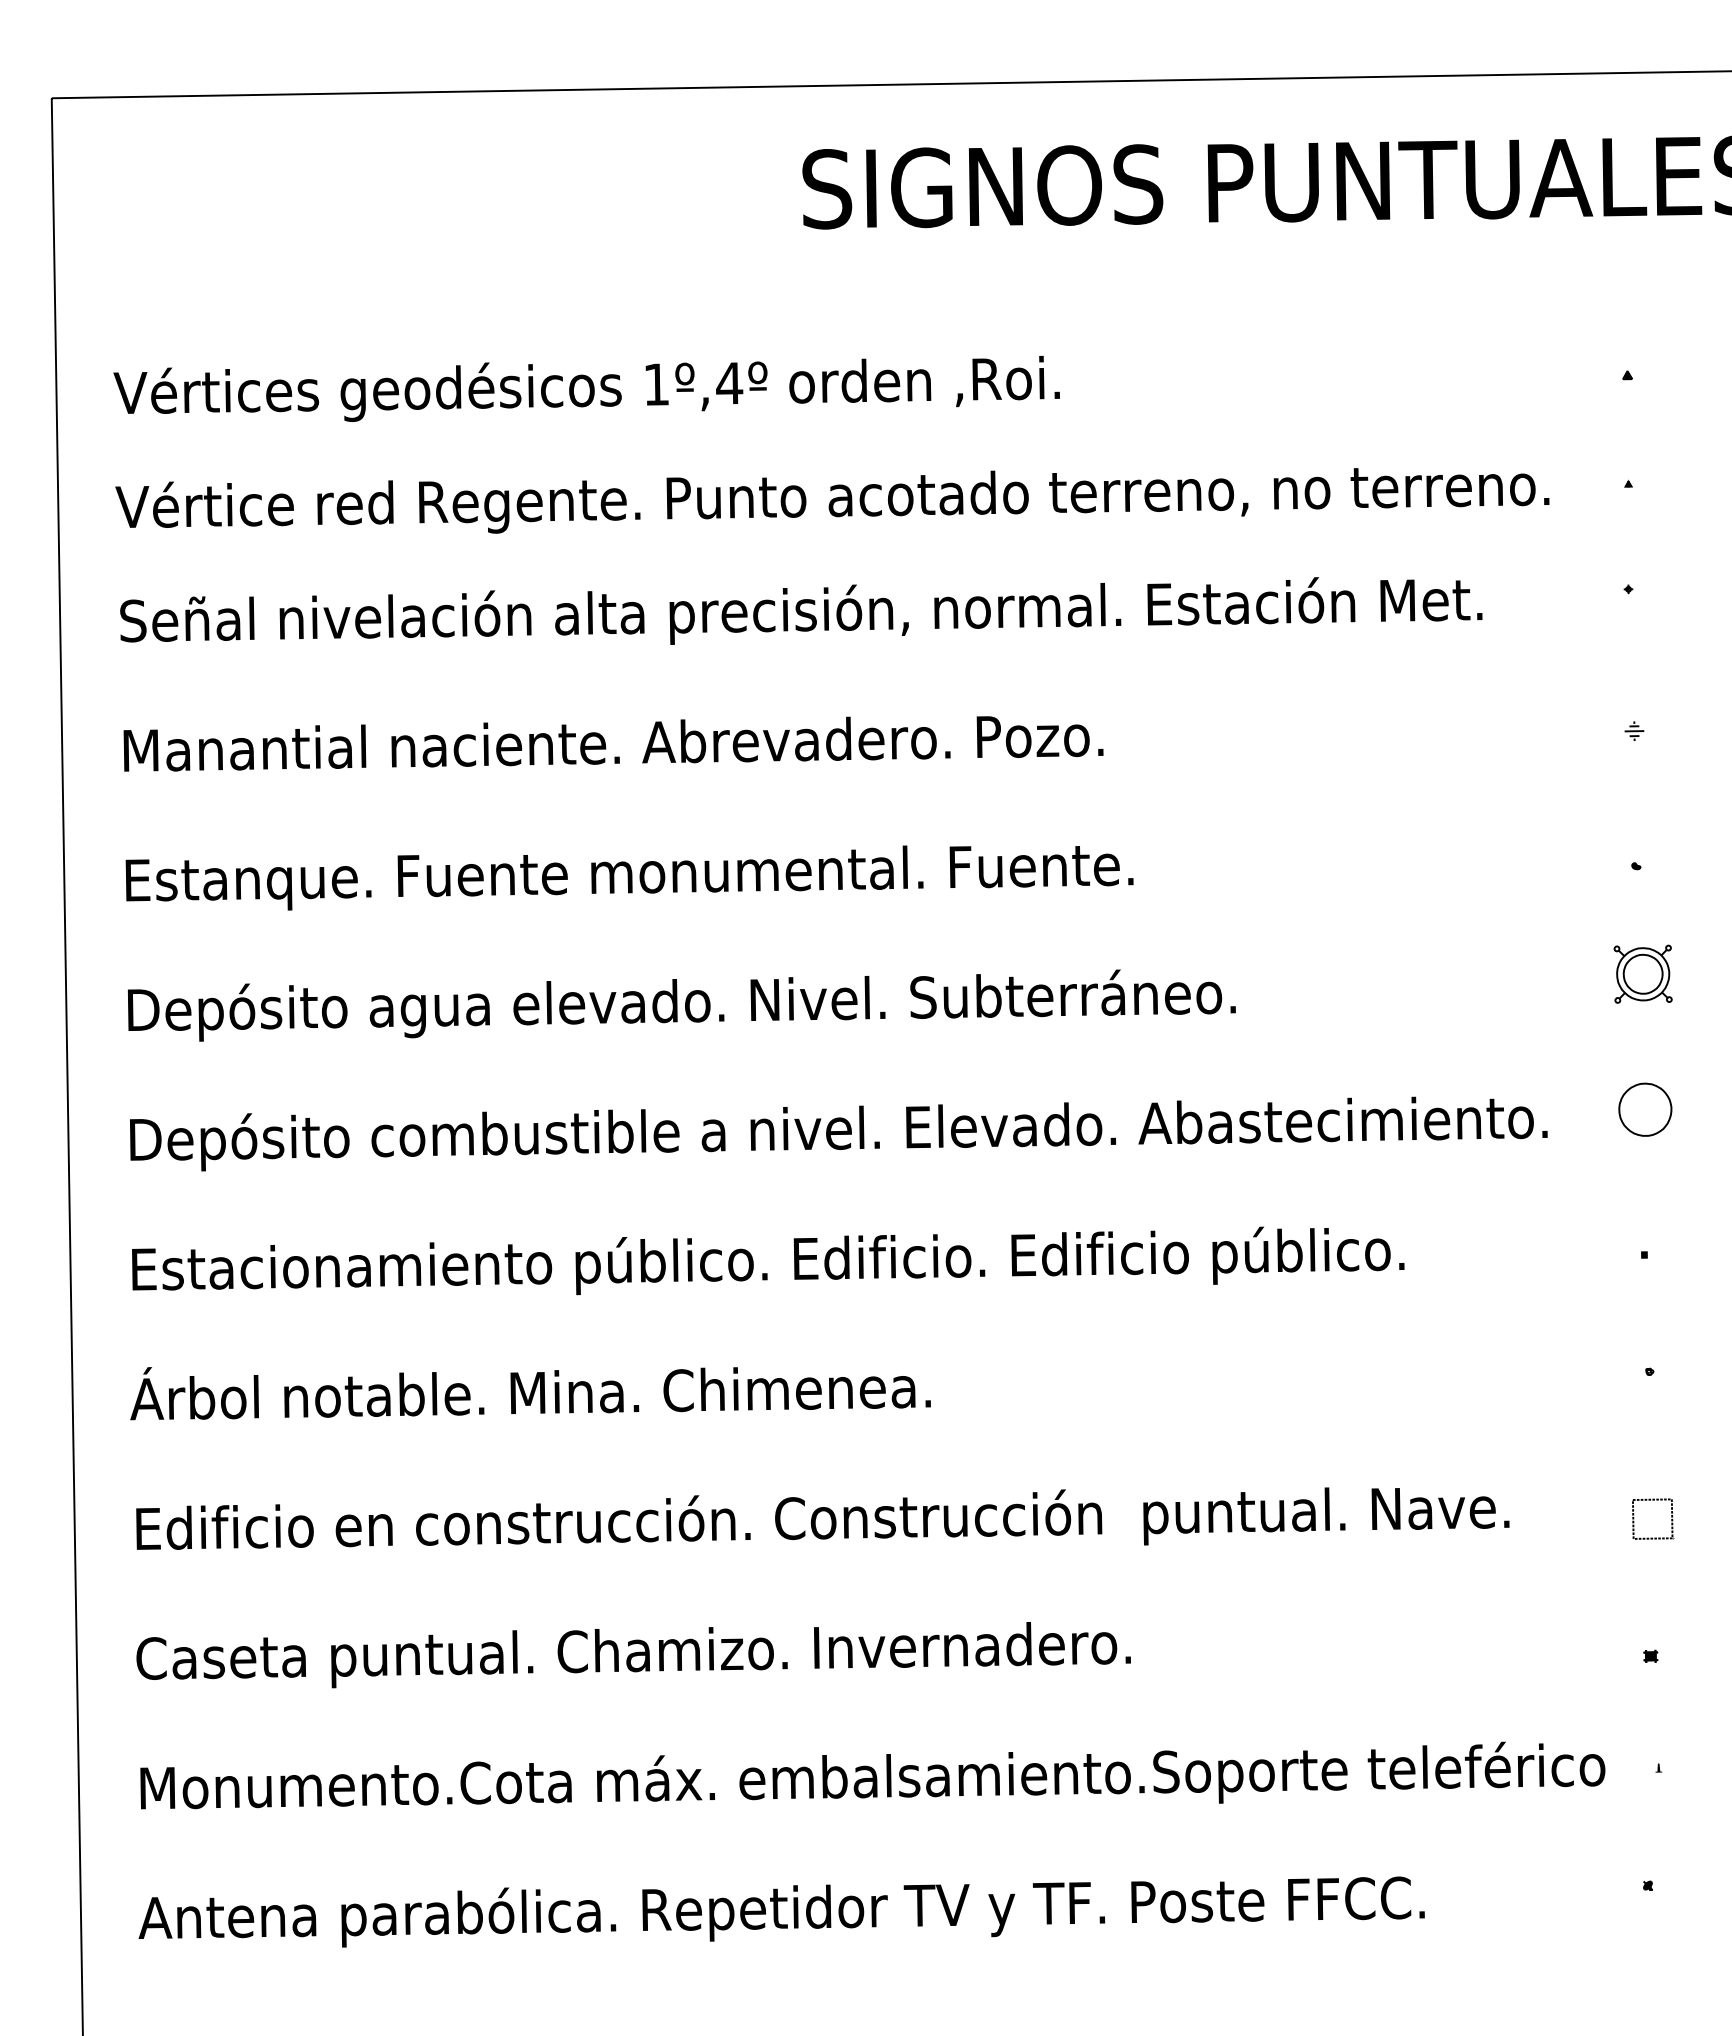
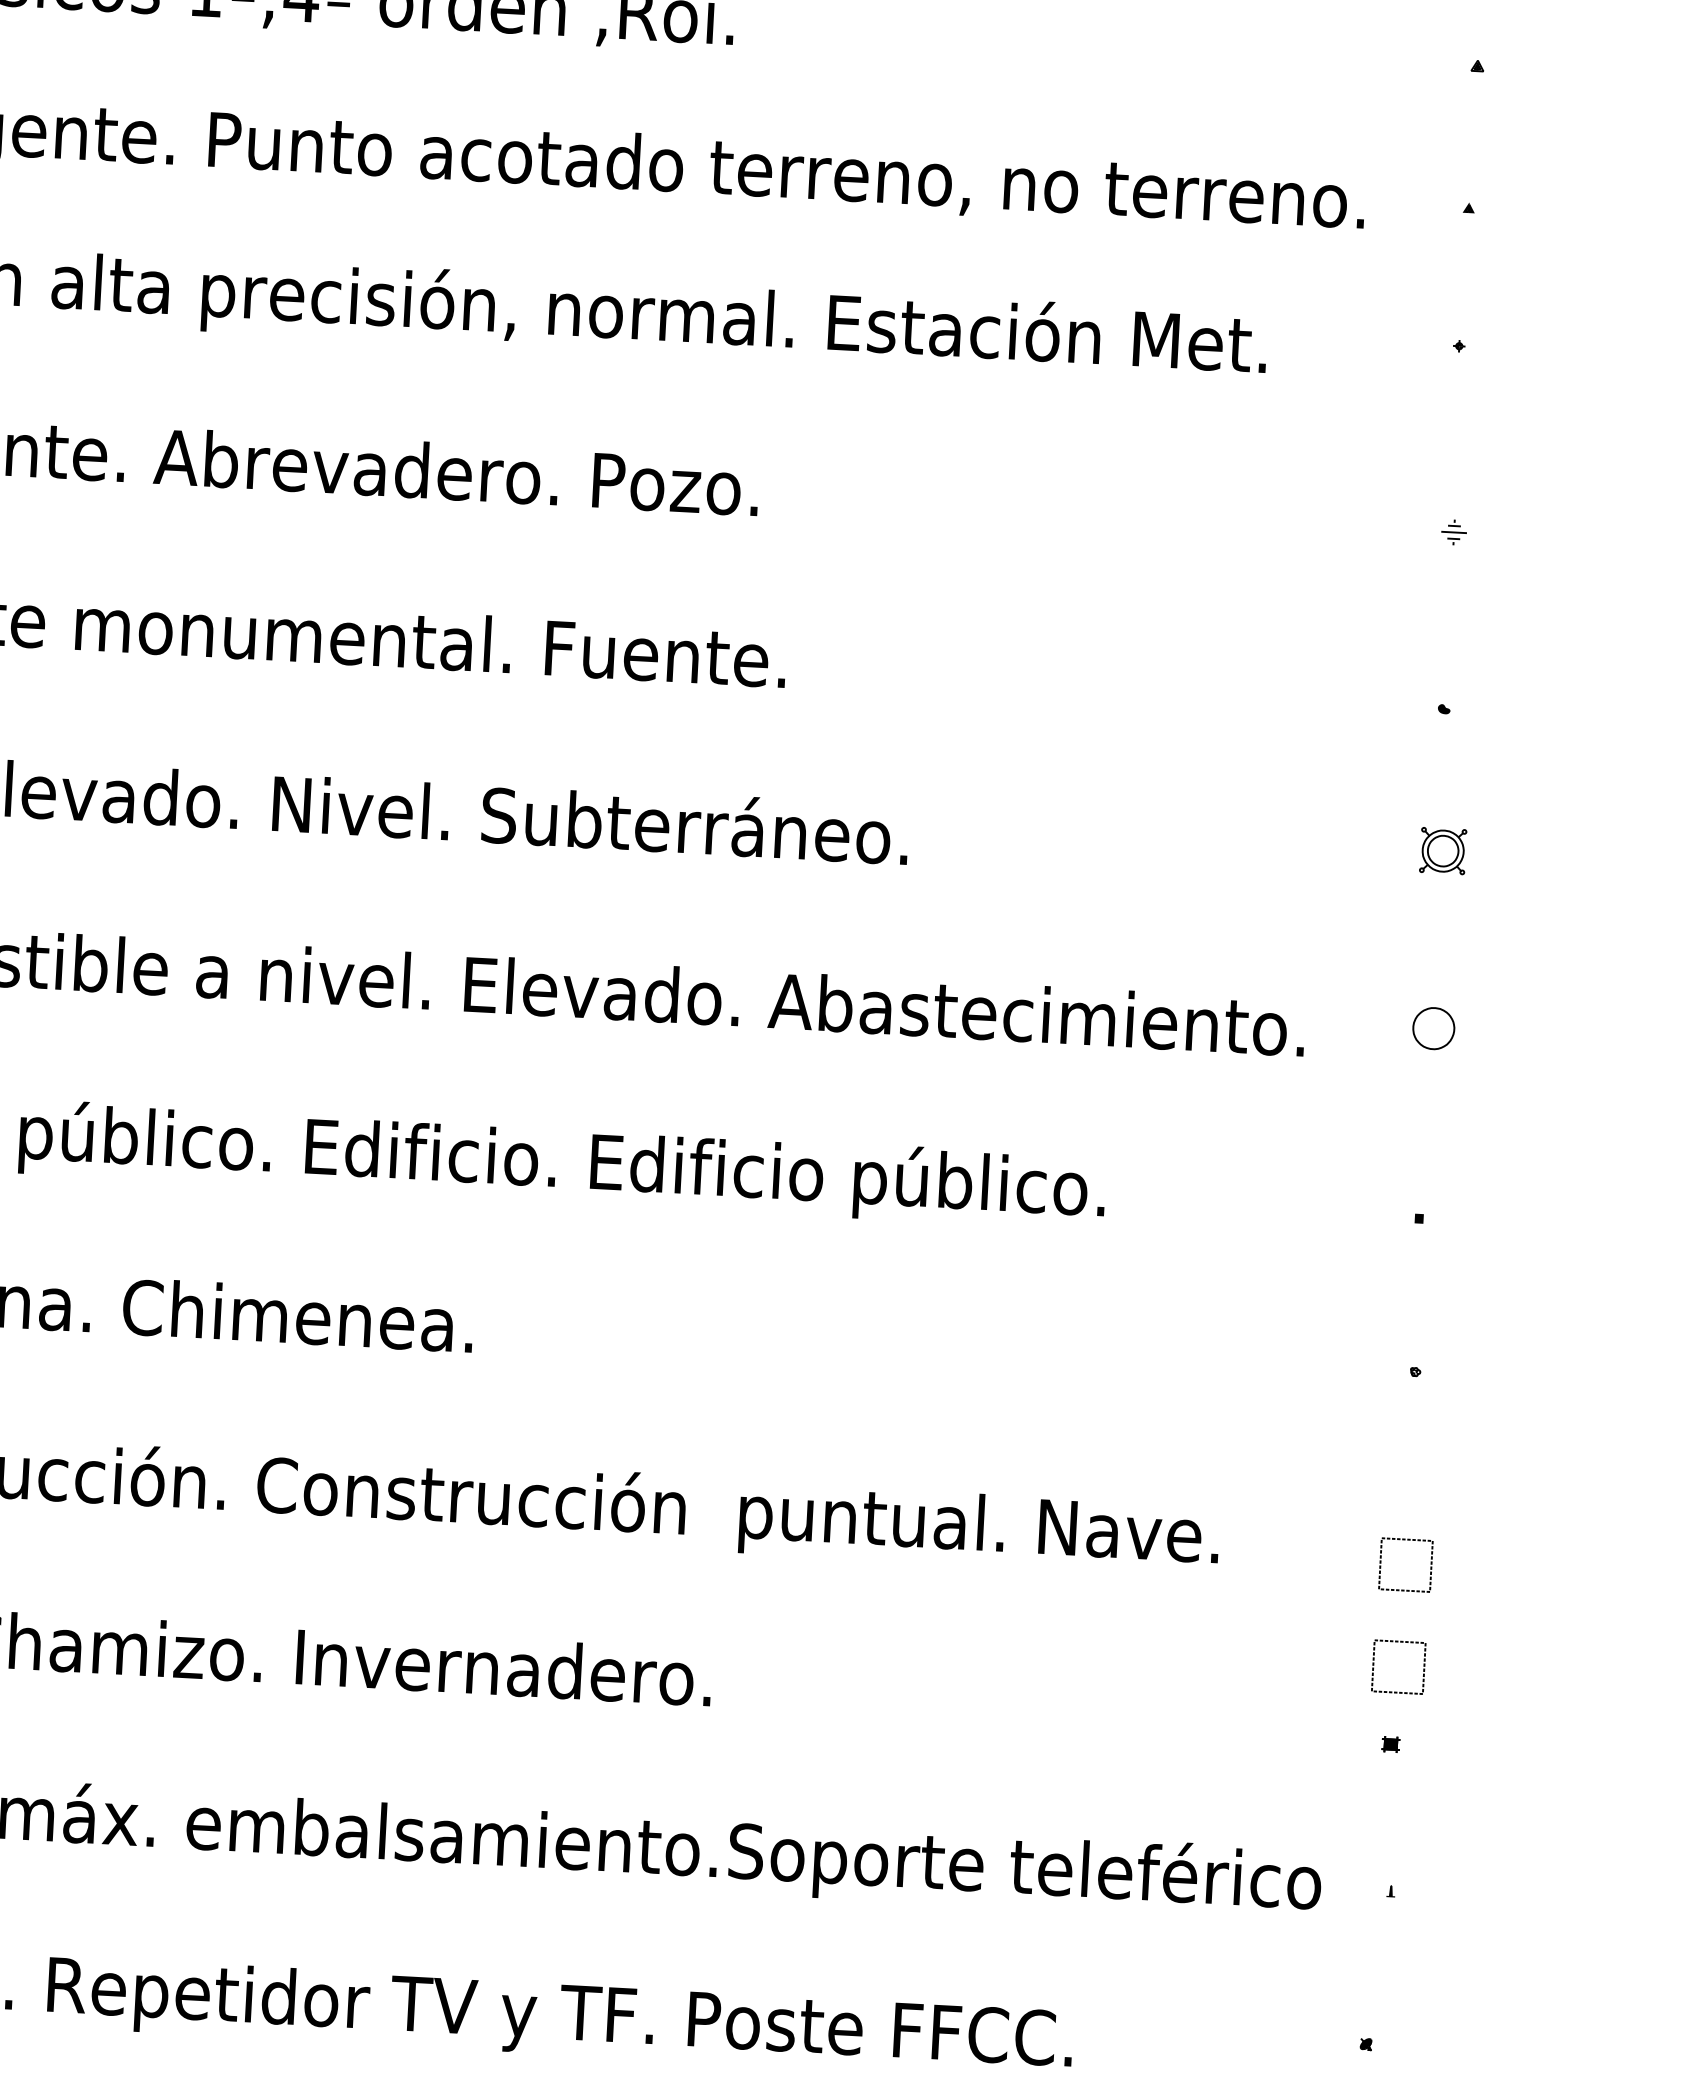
part: (1642, 973) -> (1442, 850), size x0.6
part: (1645, 1109) -> (1433, 1028), size x0.6
part: (1653, 1578) -> (1401, 1642), added

